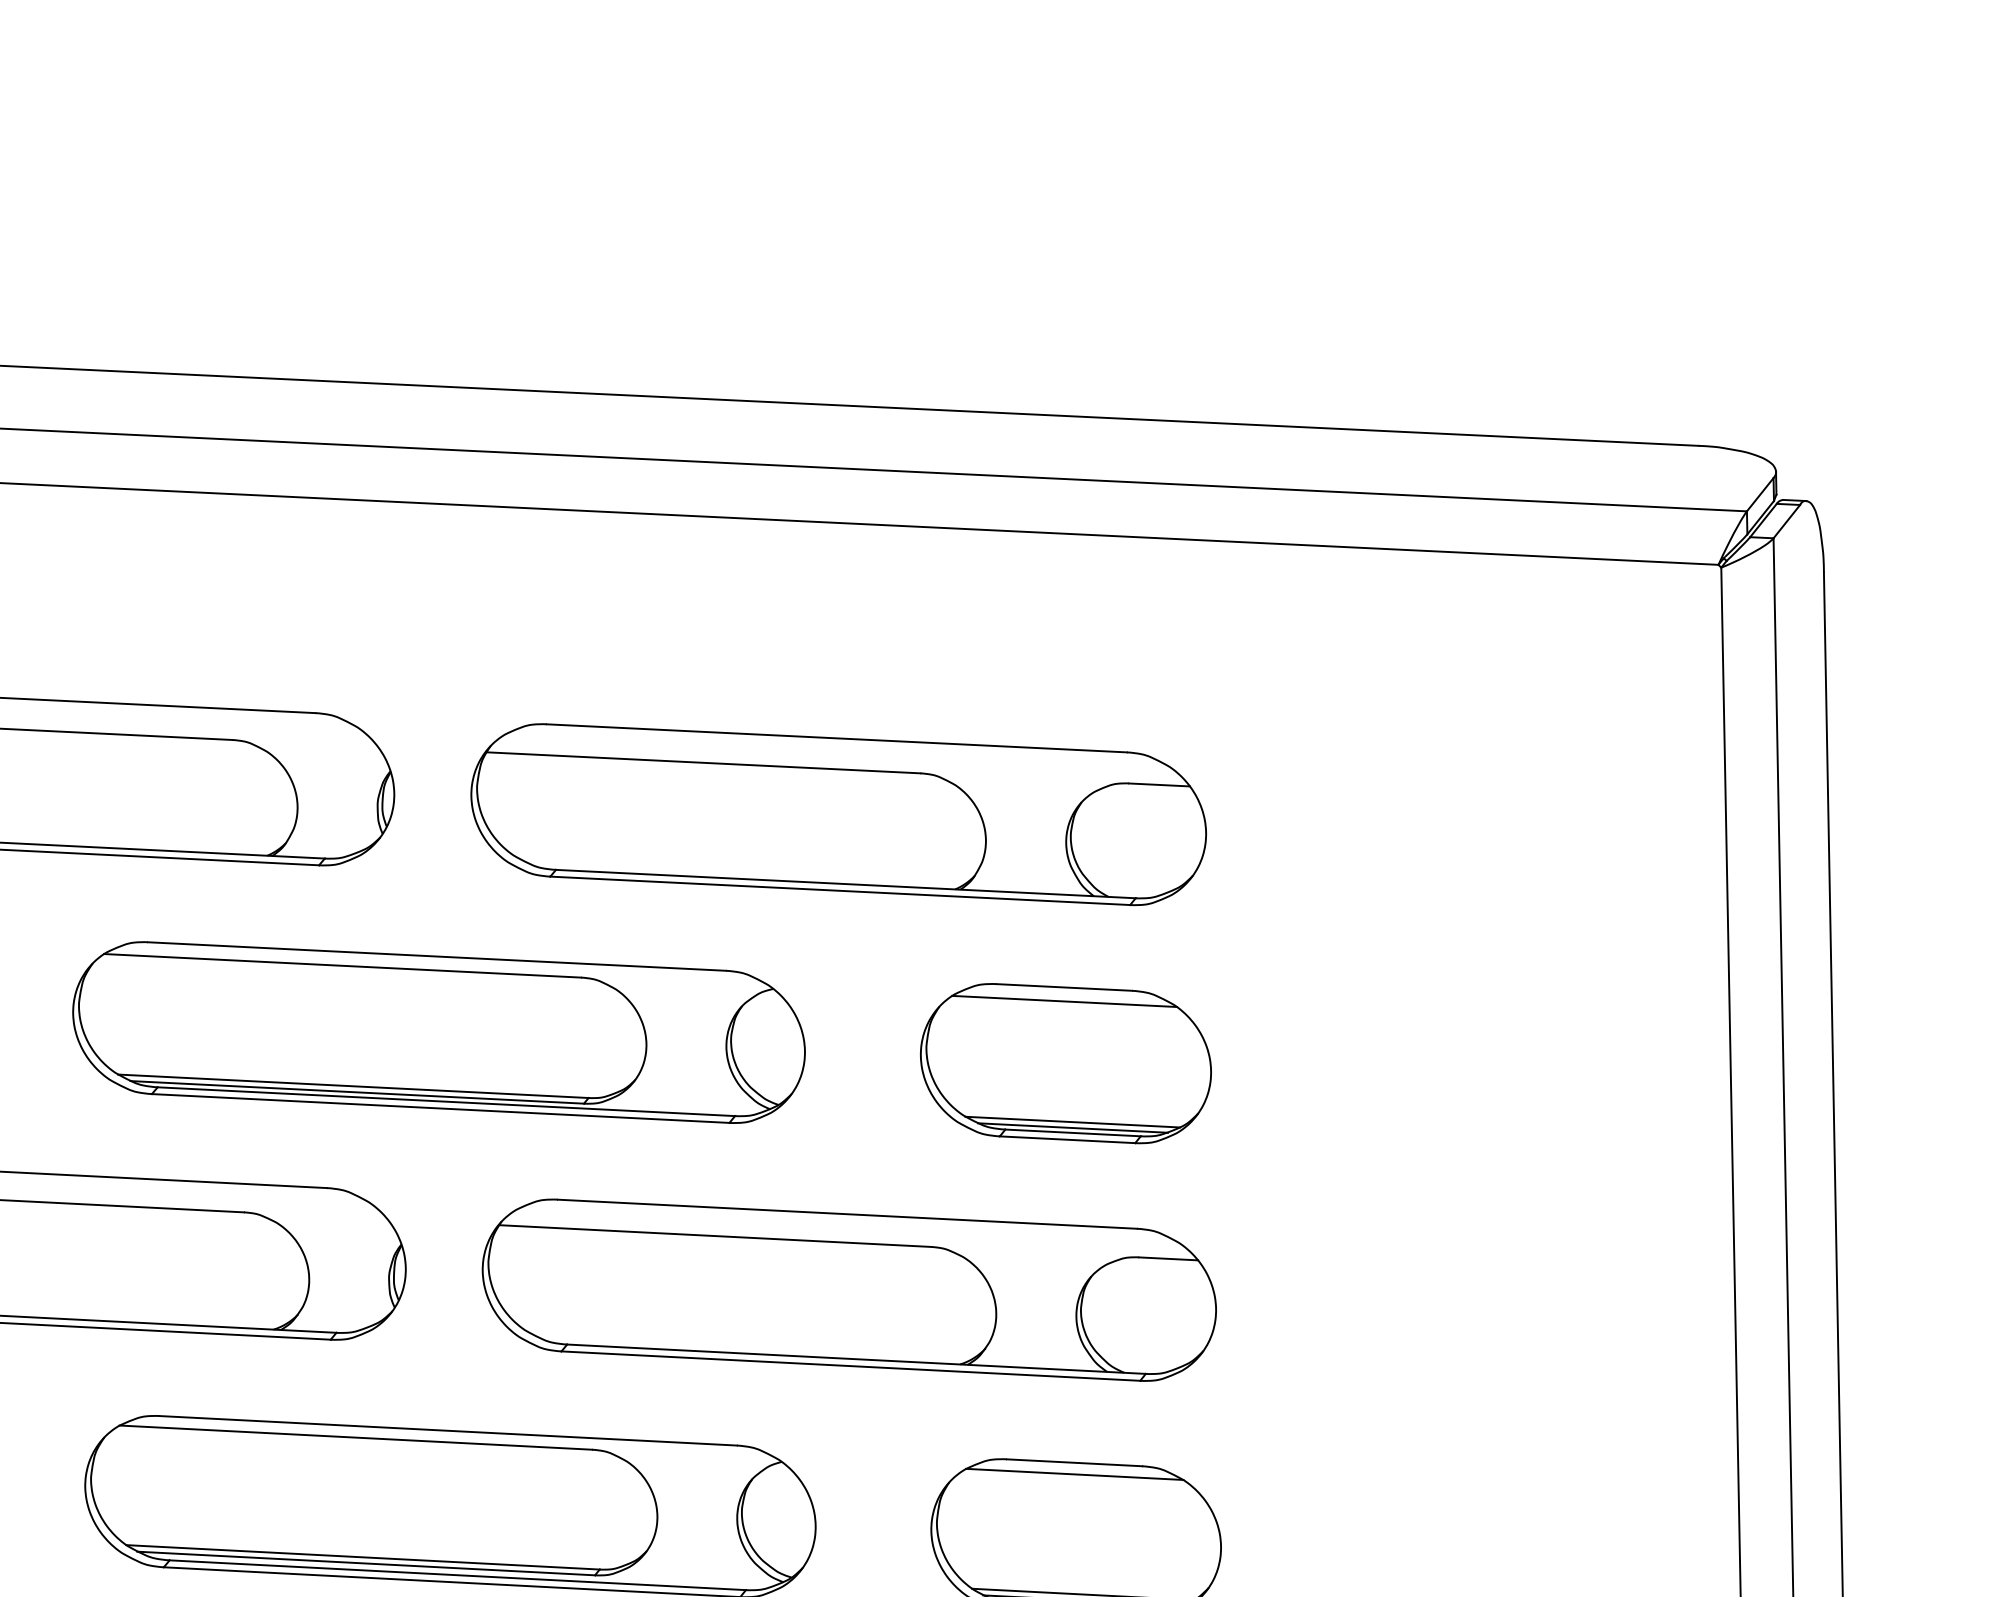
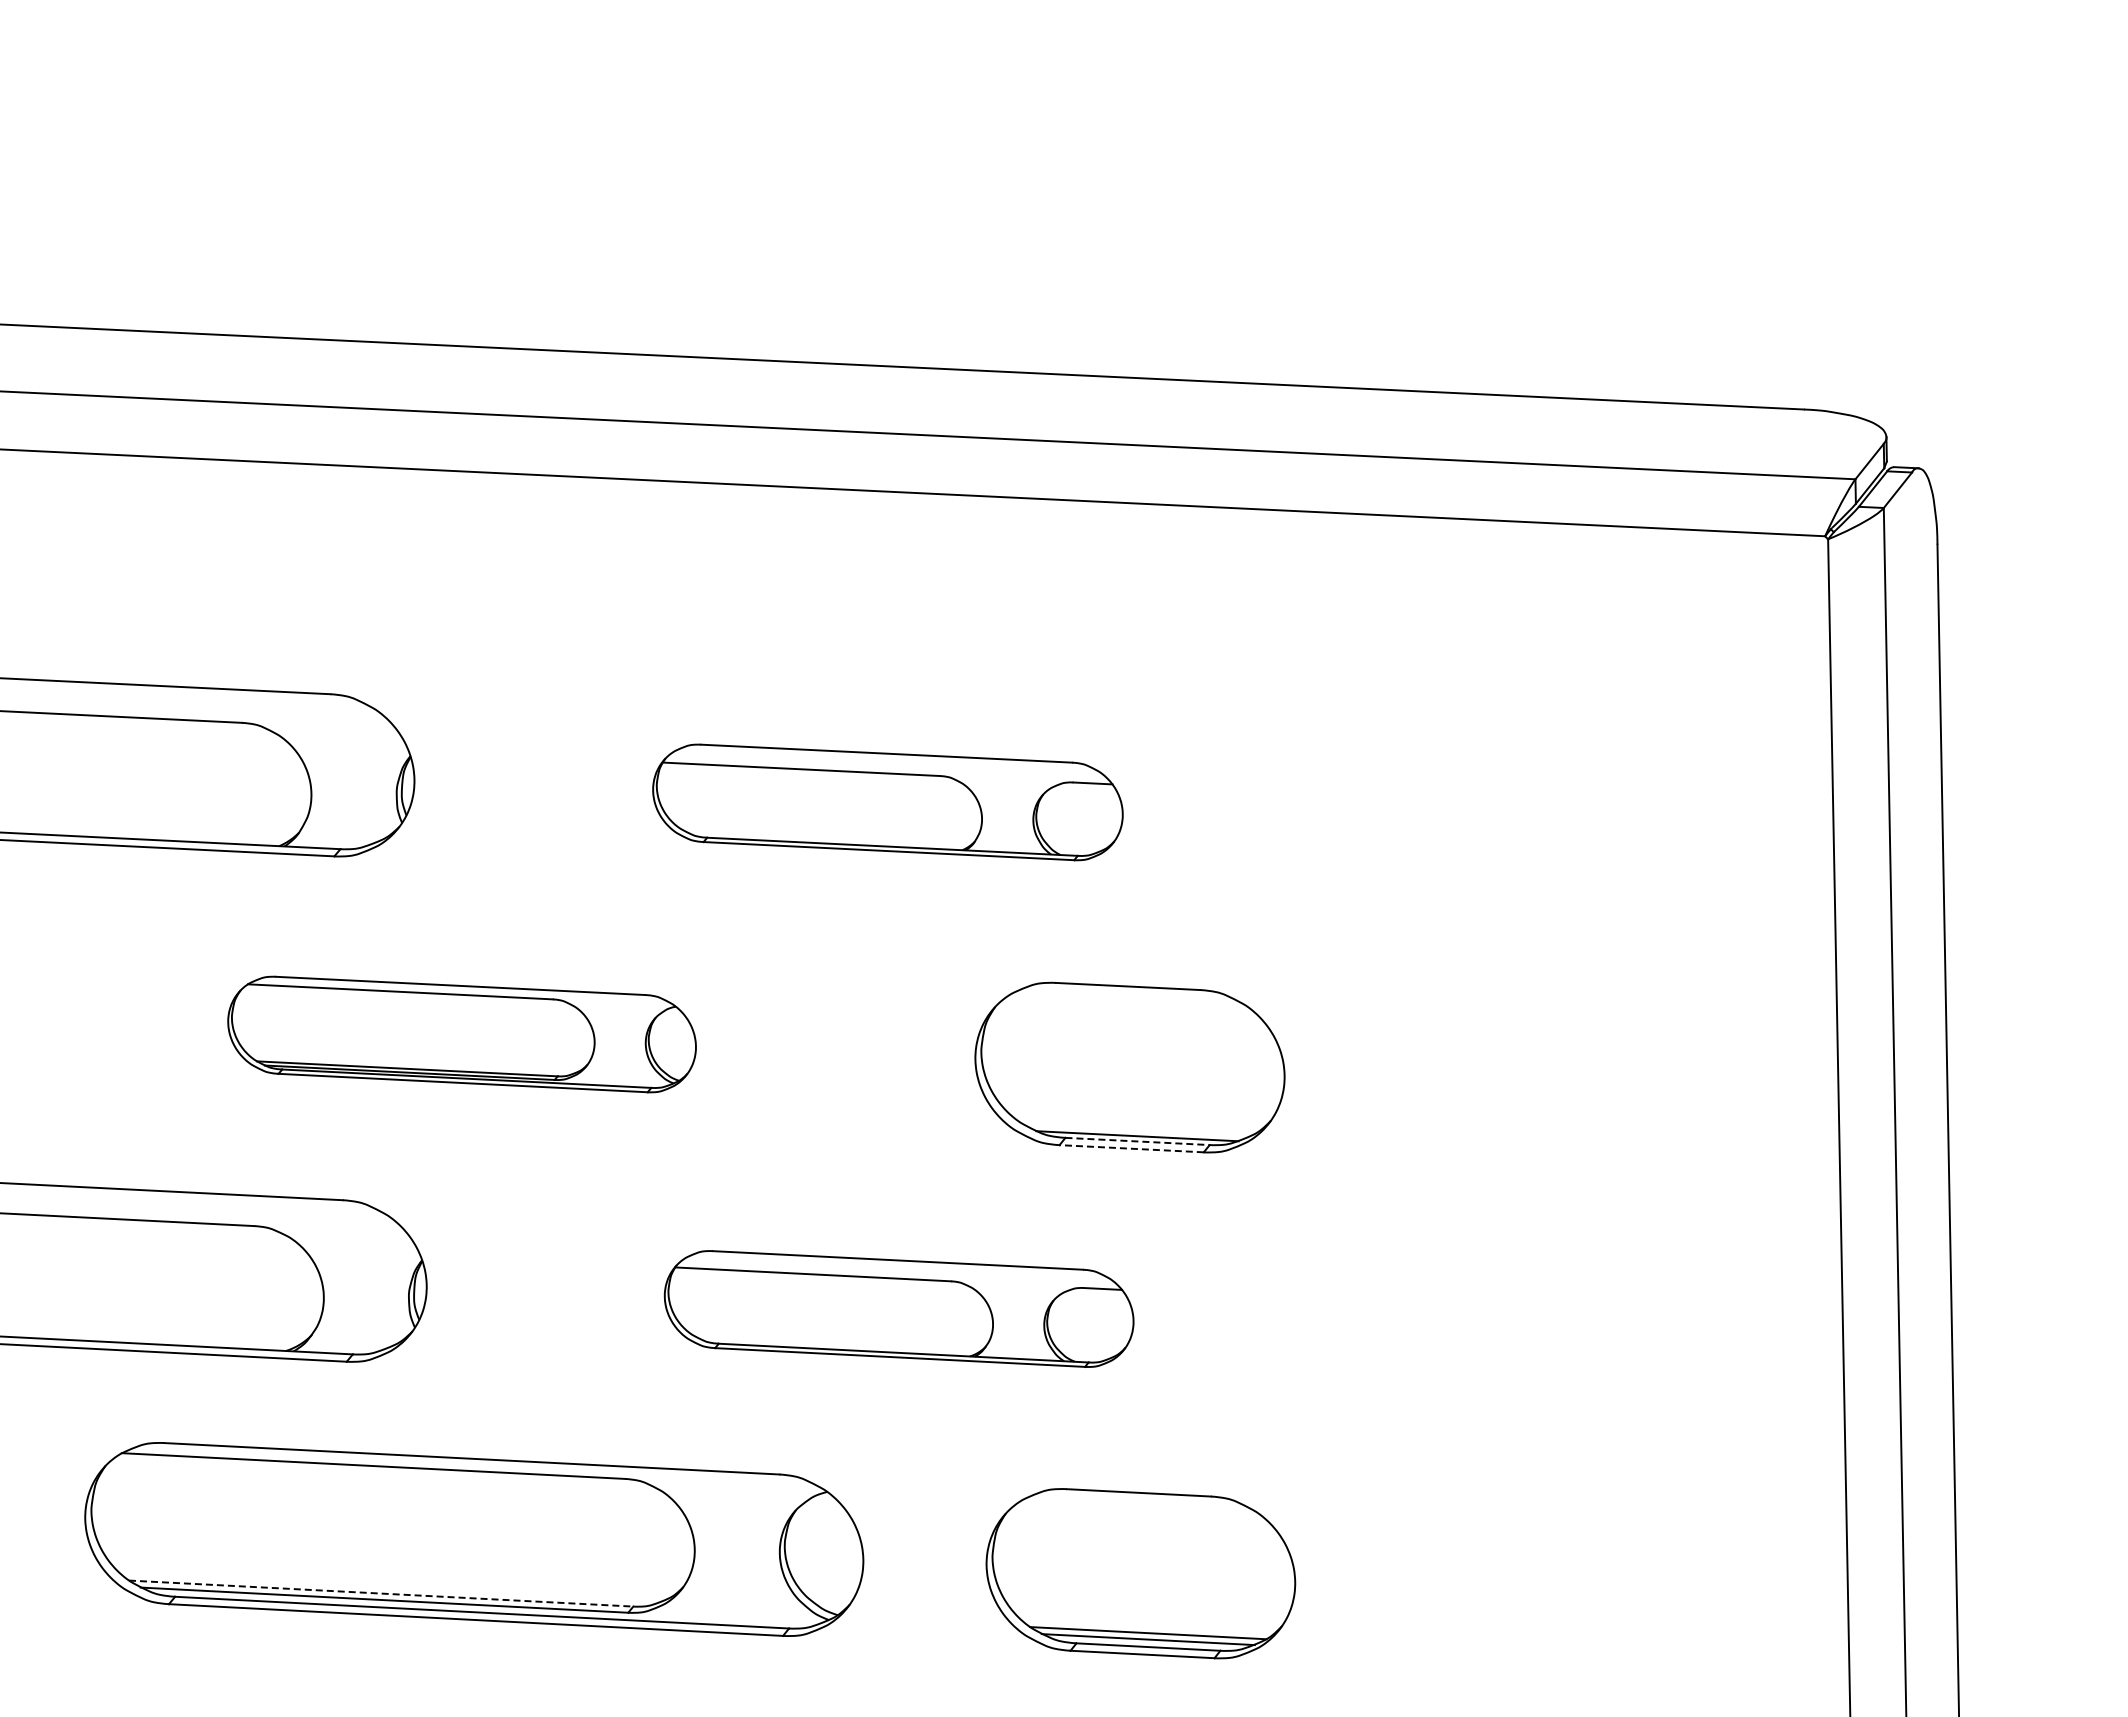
part: (838, 814) -> (887, 802), size x0.6
line: (1064, 1001) -> (1128, 1001), removed
part: (438, 1032) -> (461, 1034), size x0.6
line: (1072, 1121) -> (1136, 1129), removed
line: (1073, 1132) -> (1138, 1141), solid -> dashed
line: (1067, 1139) -> (1131, 1148), solid -> dashed
part: (848, 1289) -> (898, 1308), size x0.6
line: (1074, 1474) -> (1139, 1505), removed
line: (363, 1557) -> (381, 1593), solid -> dashed

